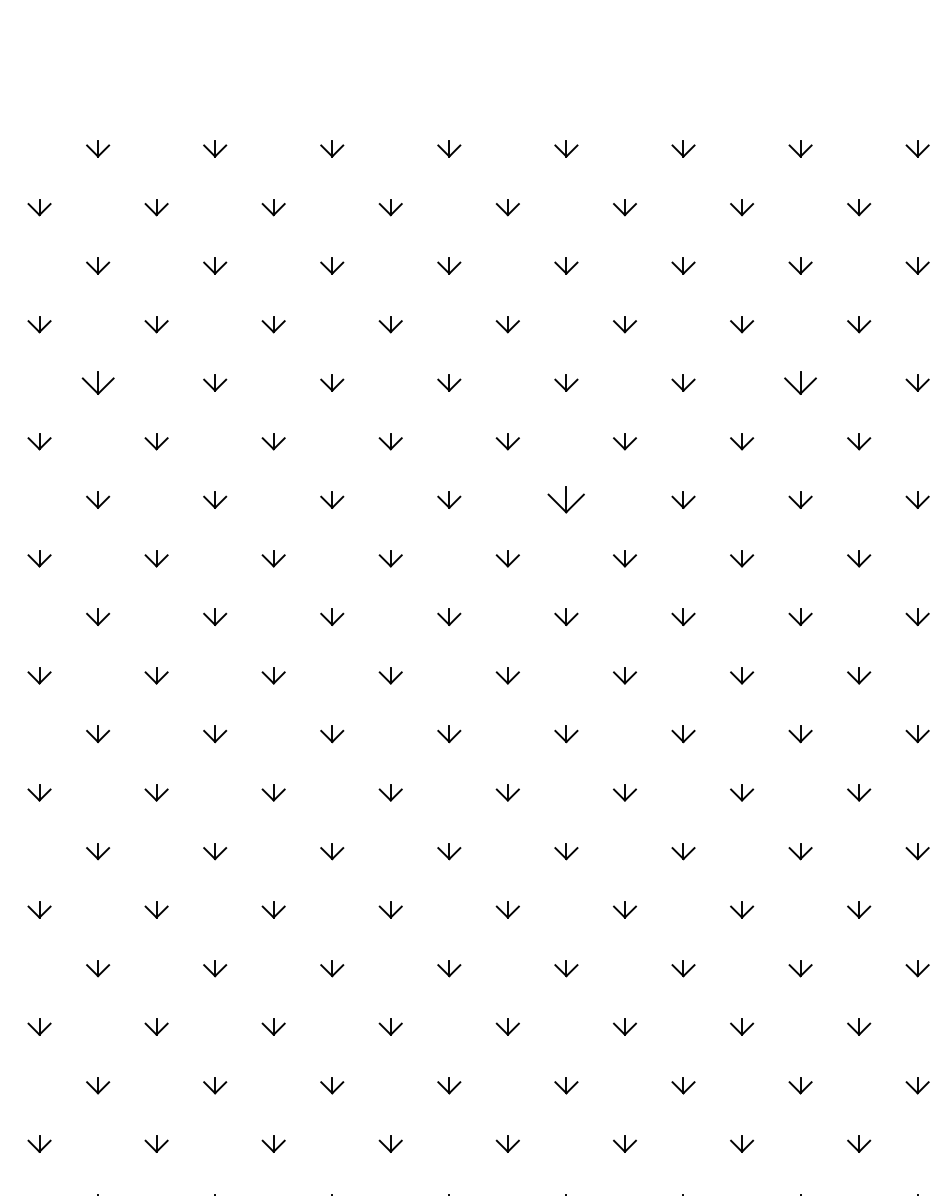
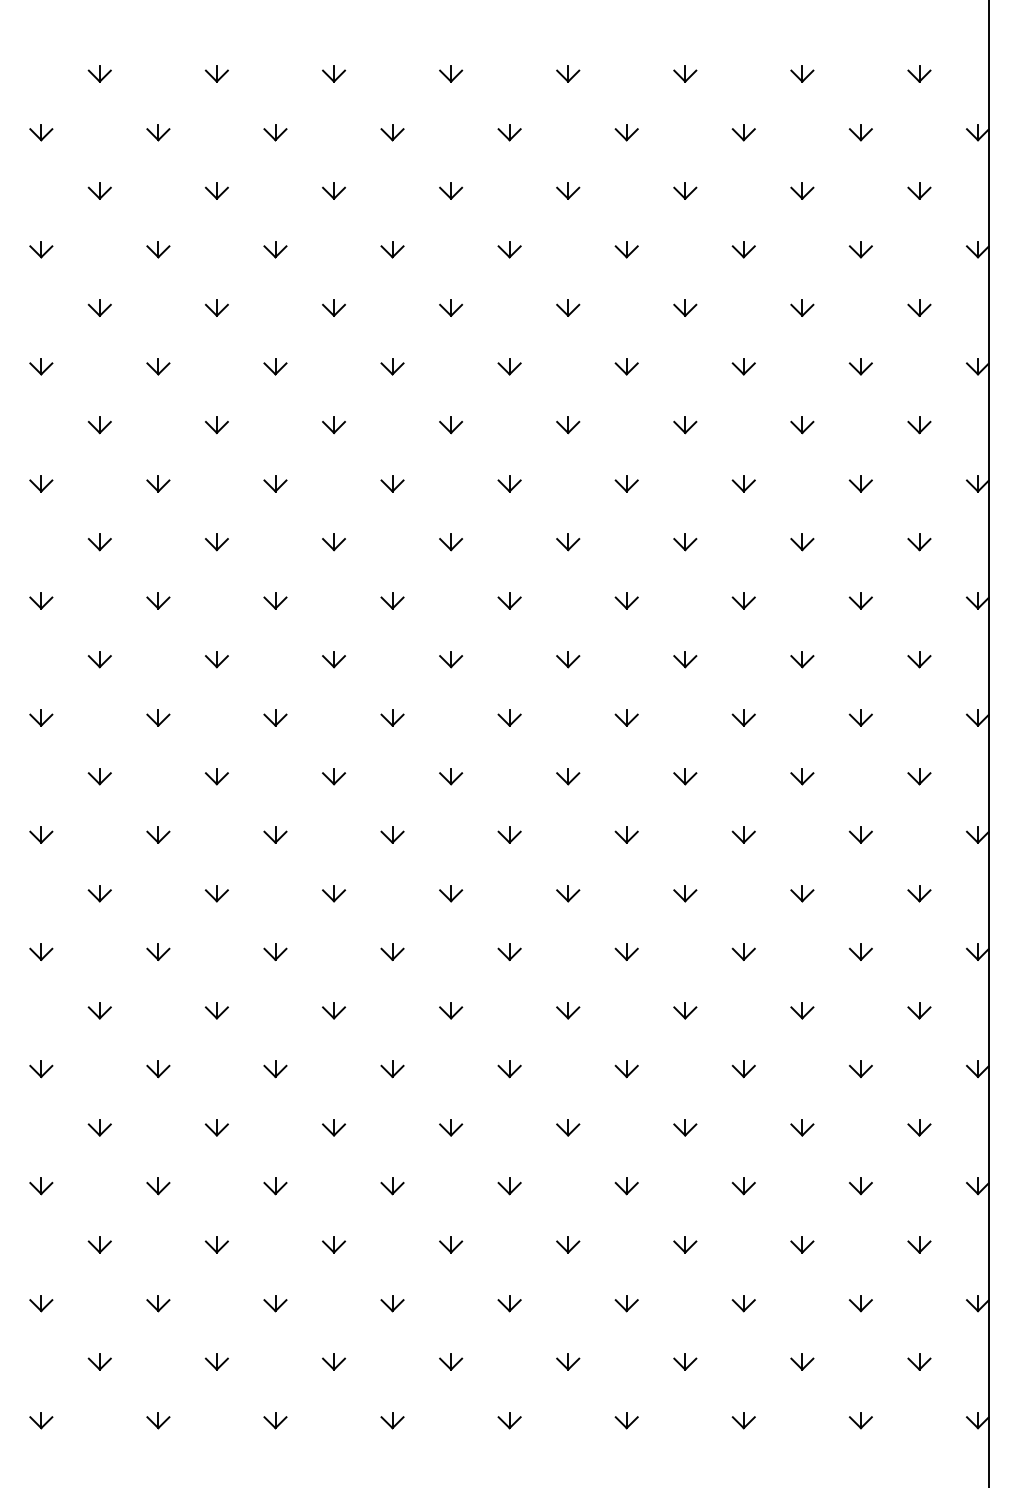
part: (97, 382) -> (99, 307), size x0.71
part: (800, 382) -> (802, 307), size x0.71
part: (566, 500) -> (568, 425), size x0.62

